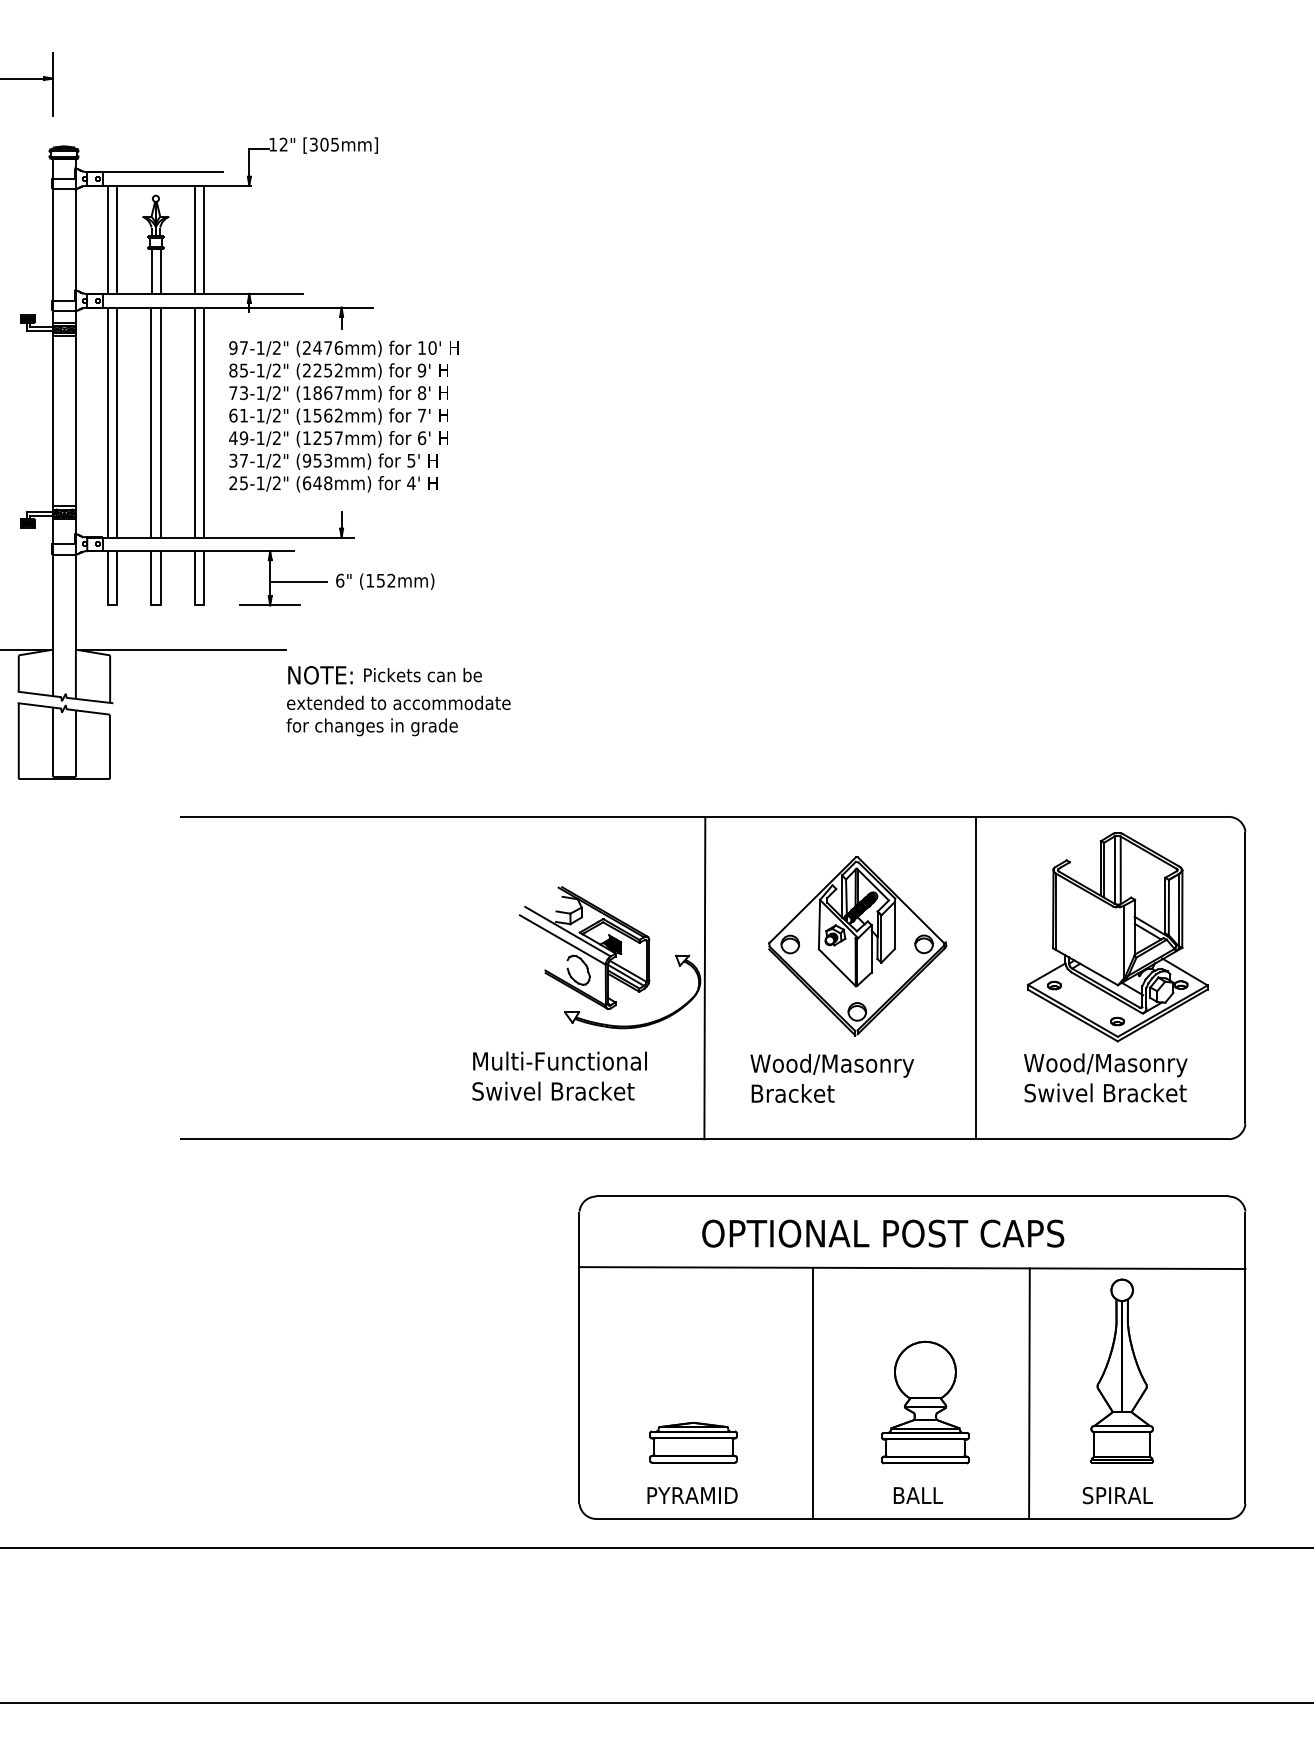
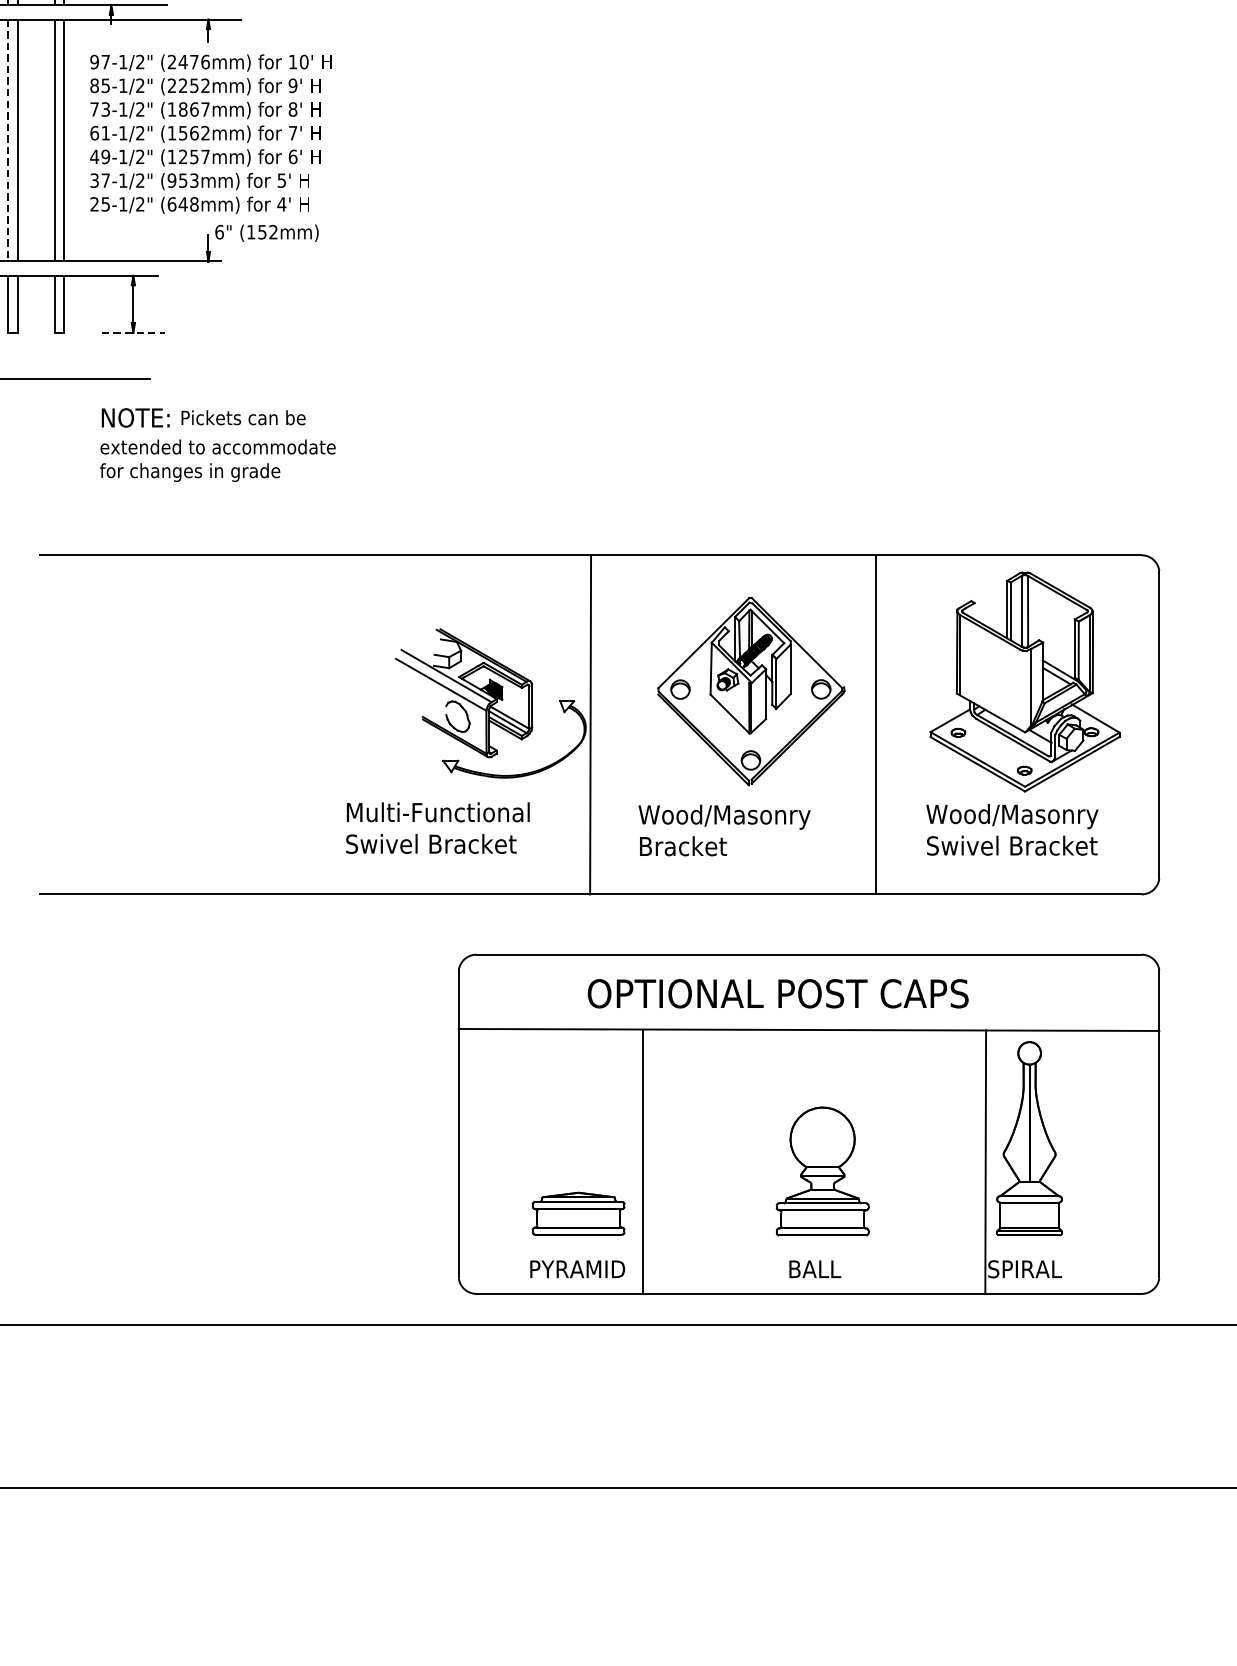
line: (151, 422) -> (8, 140), solid -> dashed
line: (298, 581) -> (163, 307), removed
text: (385, 581) -> (267, 233), moved
line: (270, 605) -> (133, 332), solid -> dashed
text: (398, 701) -> (217, 445), moved
line: (812, 1392) -> (642, 1160), moved
line: (1029, 1393) -> (985, 1161), moved

